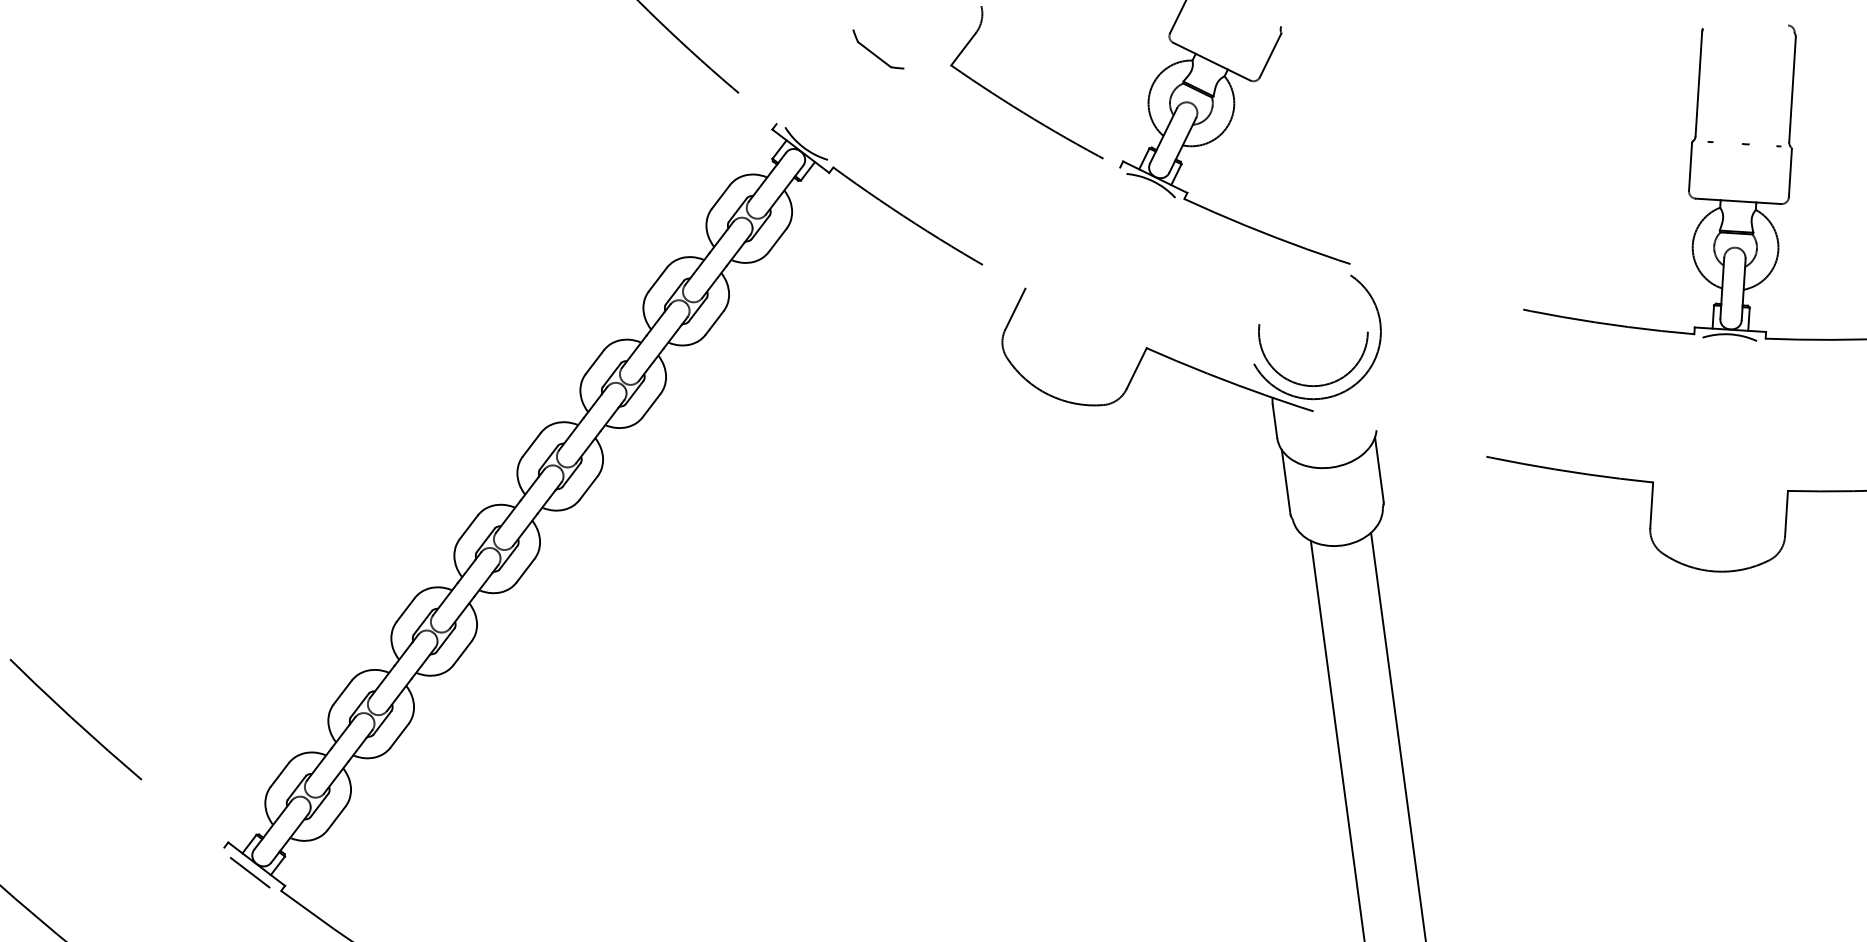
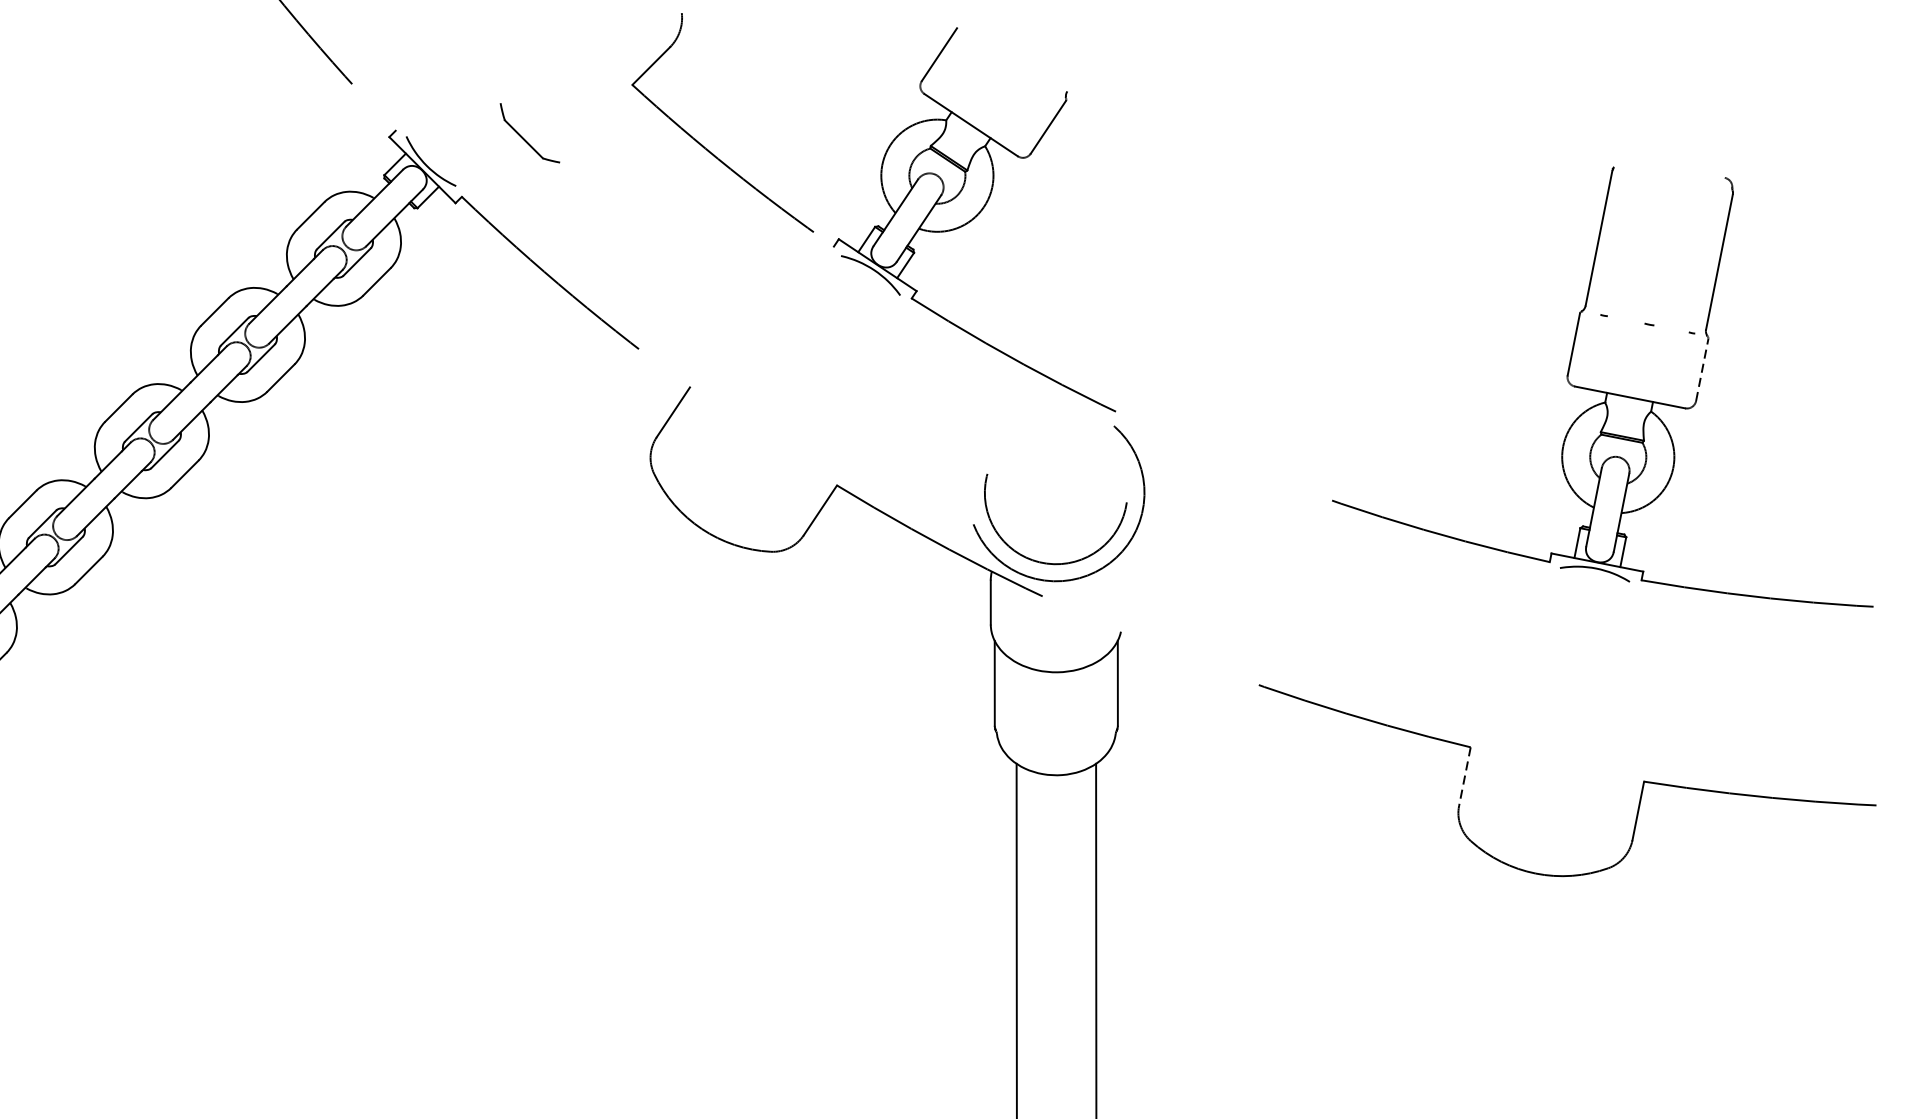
part: (878, 49) -> (529, 133), moved
line: (1790, 172) -> (1702, 369), solid -> dashed
line: (1651, 505) -> (1464, 776), solid -> dashed

